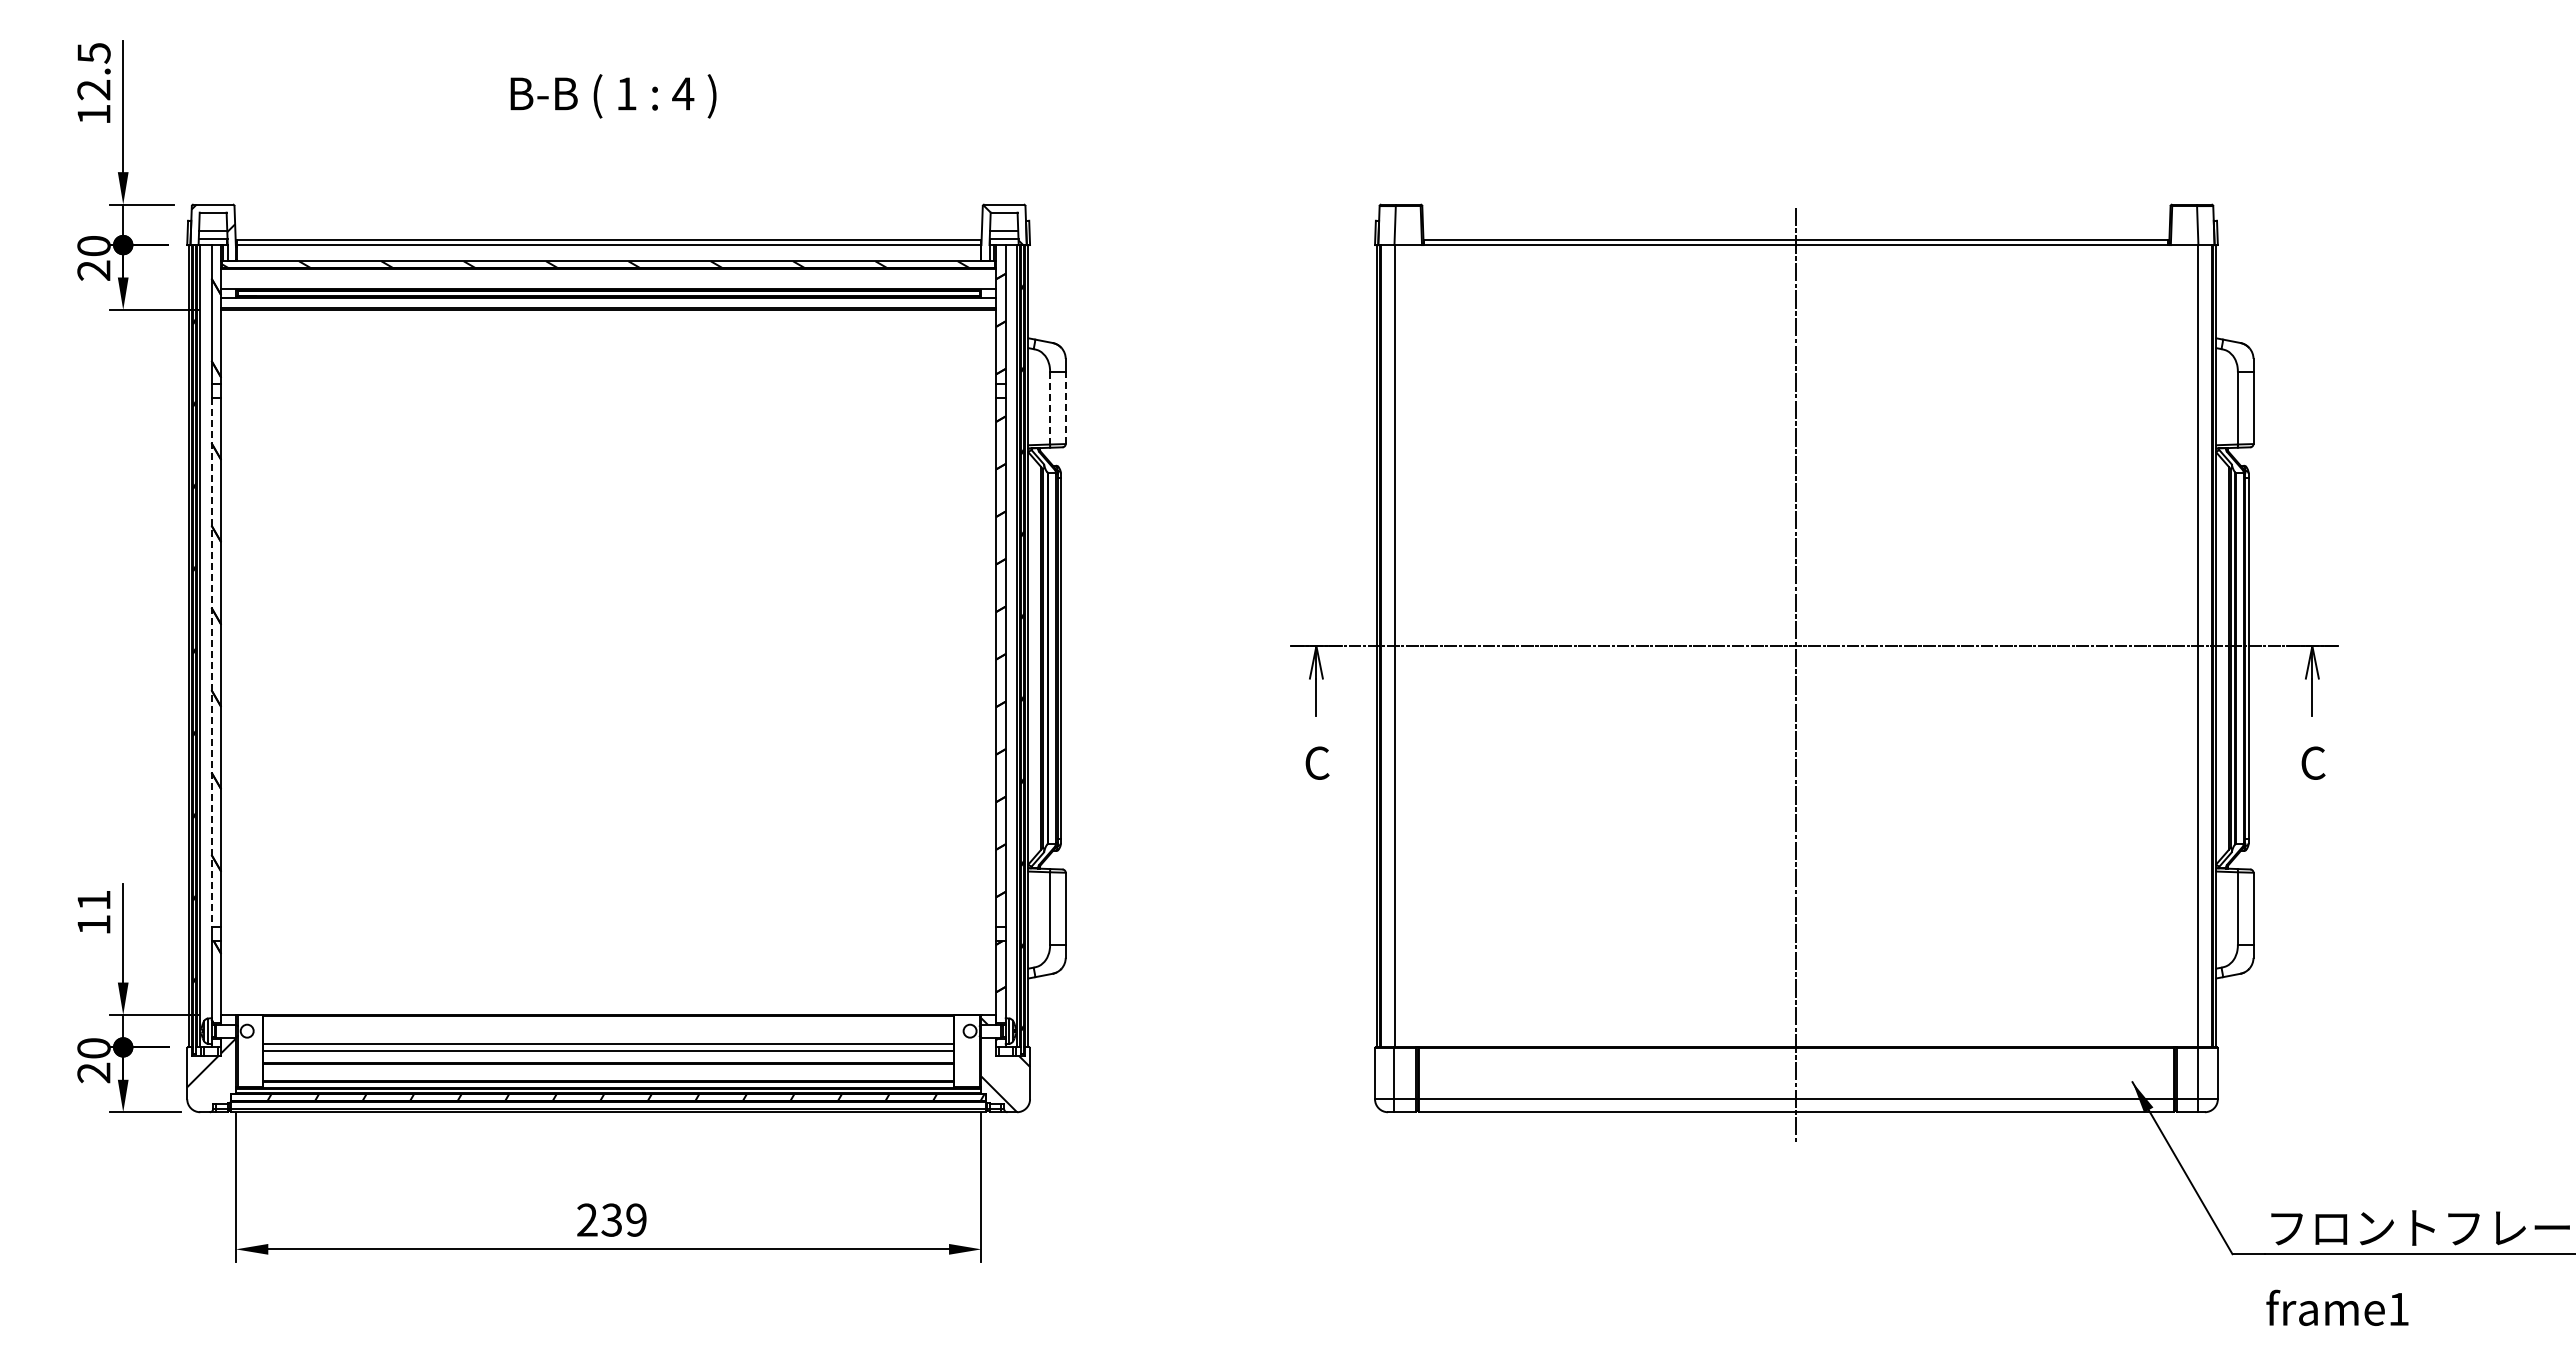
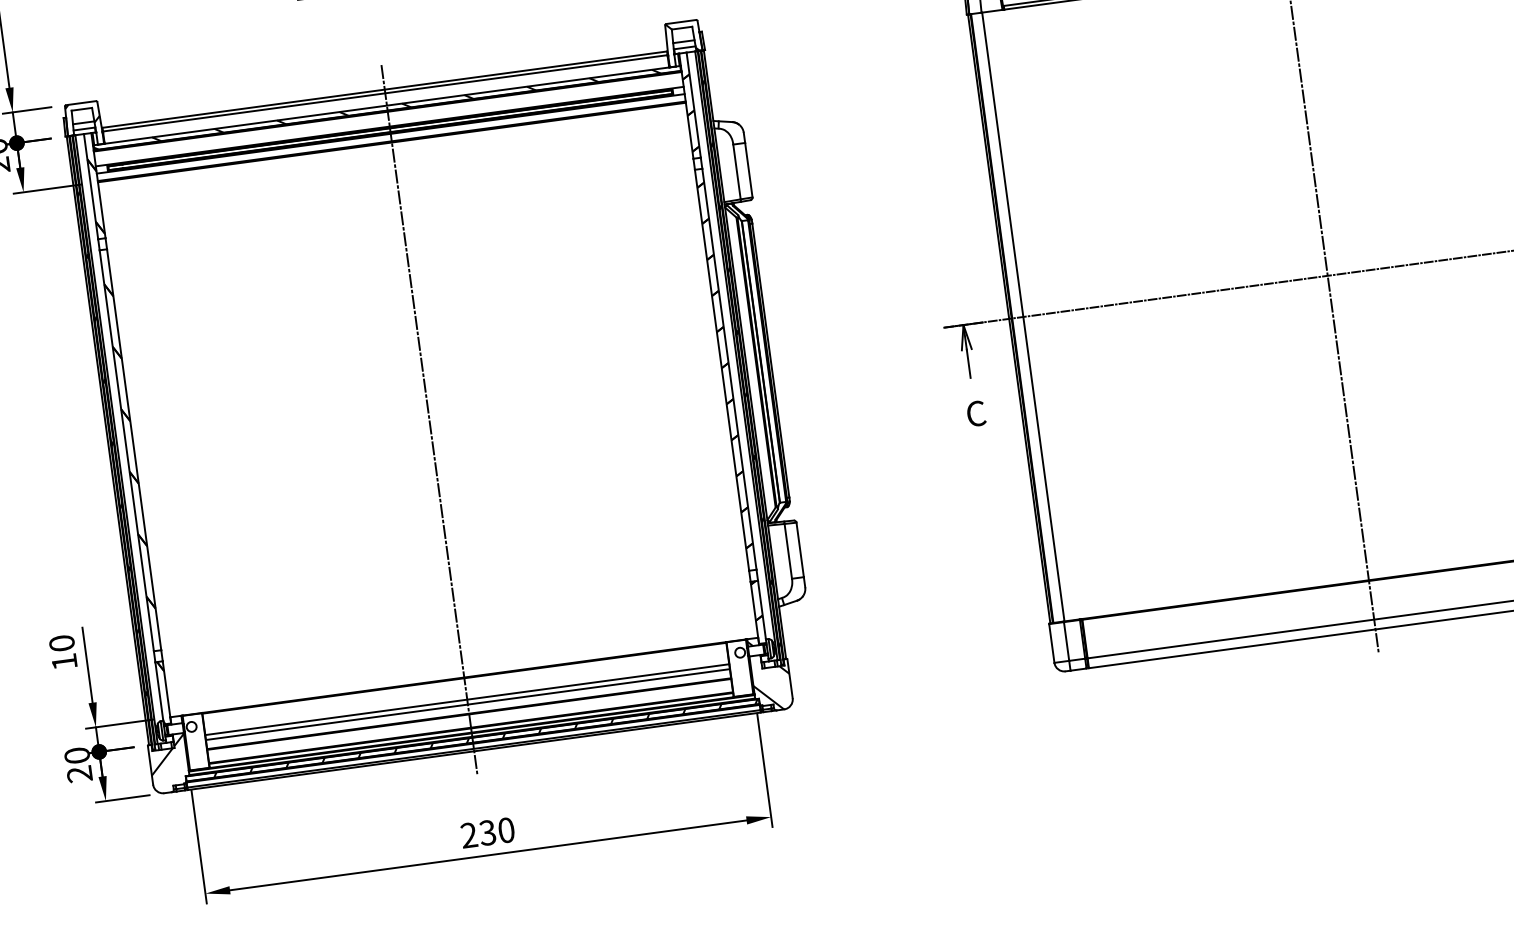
line: (1050, 408) -> (737, 172), dashed -> solid
line: (1065, 408) -> (748, 170), dashed -> solid
line: (211, 662) -> (126, 450), dashed -> solid
line: (608, 675) -> (429, 419), added
text: (93, 900) -> (61, 643), 11 -> 10
text: (636, 1219) -> (506, 829), 239 -> 230

